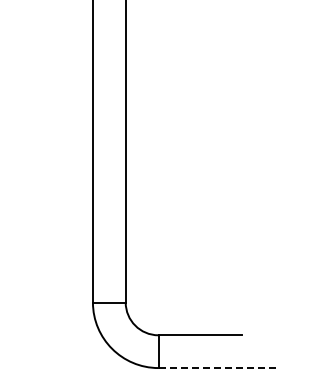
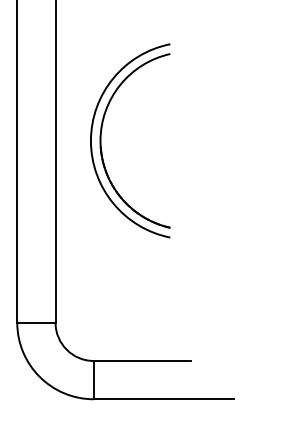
part: (165, 146) -> (101, 140), added
line: (219, 368) -> (165, 399), dashed -> solid

